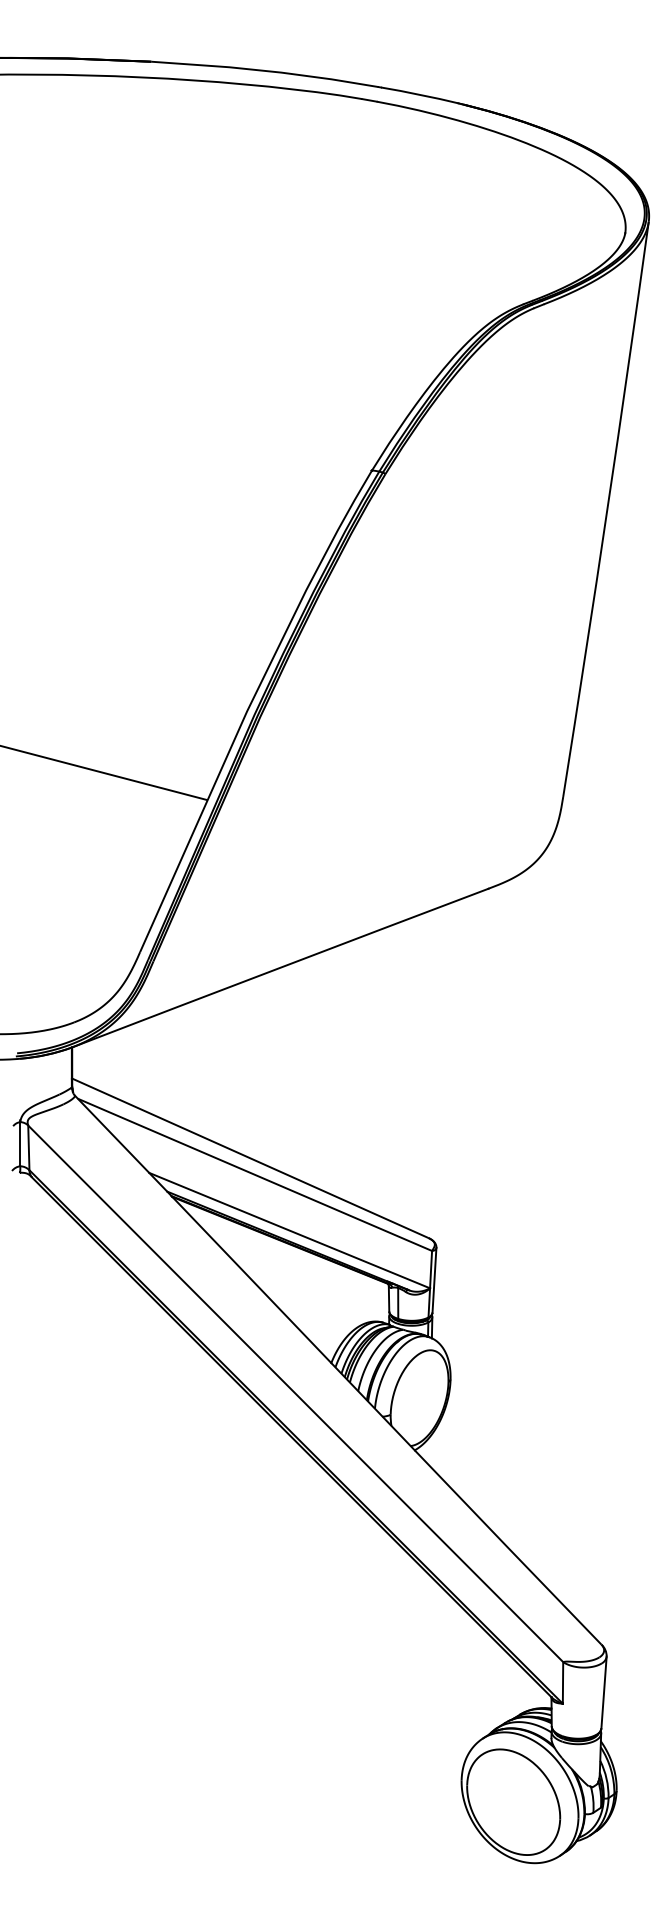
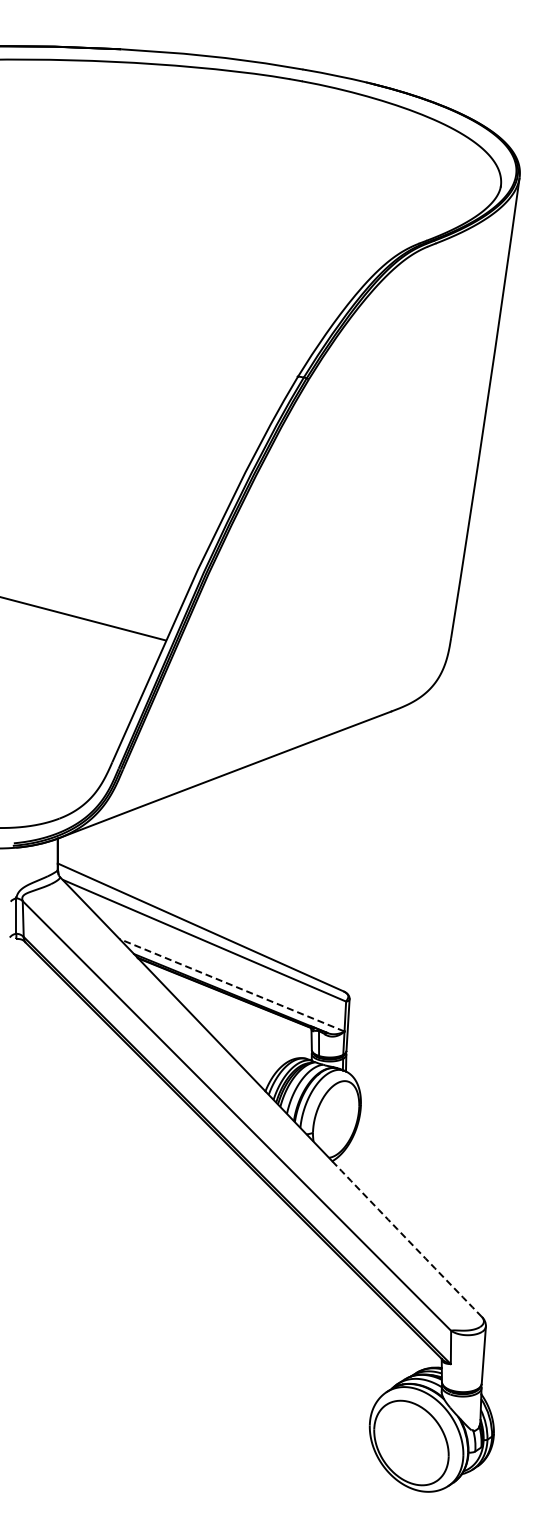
line: (288, 1230) -> (231, 985), solid -> dashed
arc: (507, 1548) -> (406, 1239), solid -> dashed

